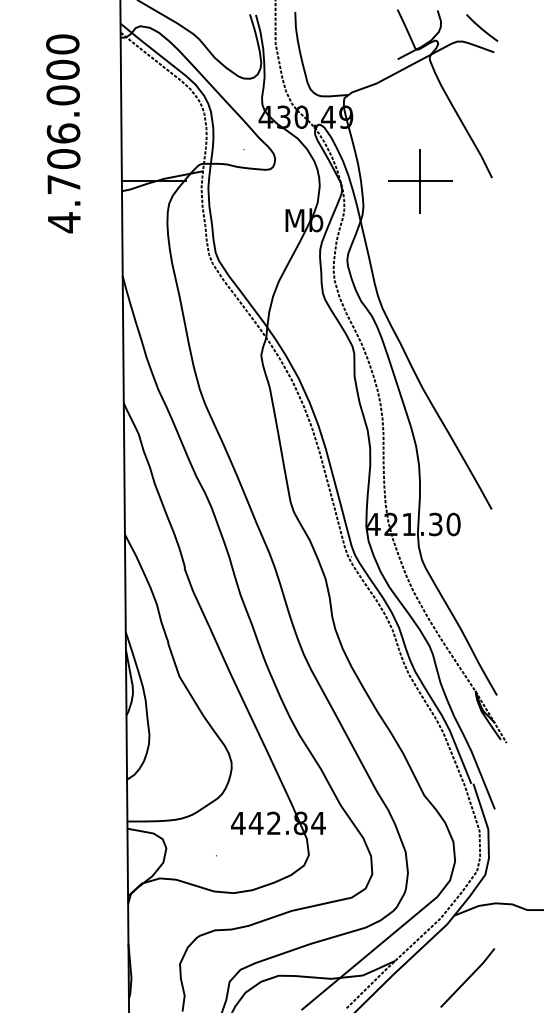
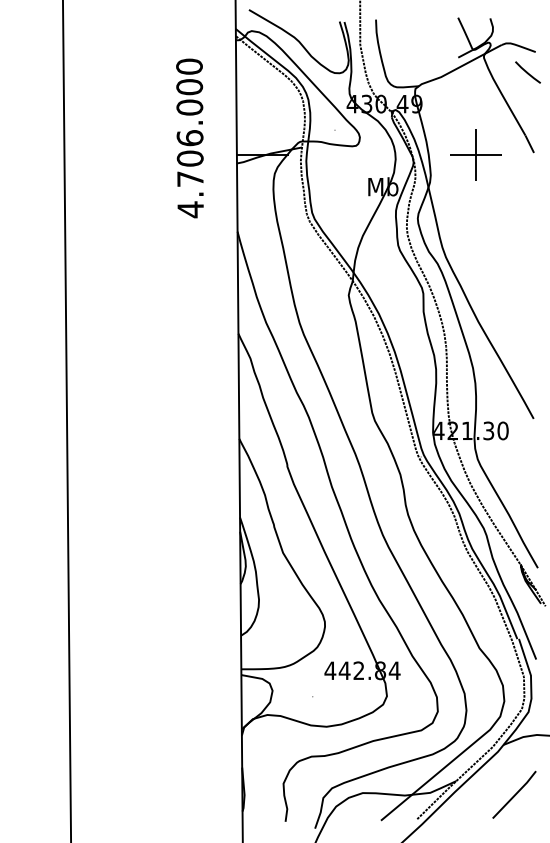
line: (481, 27) -> (527, 72), moved
text: (62, 133) -> (189, 138), moved

